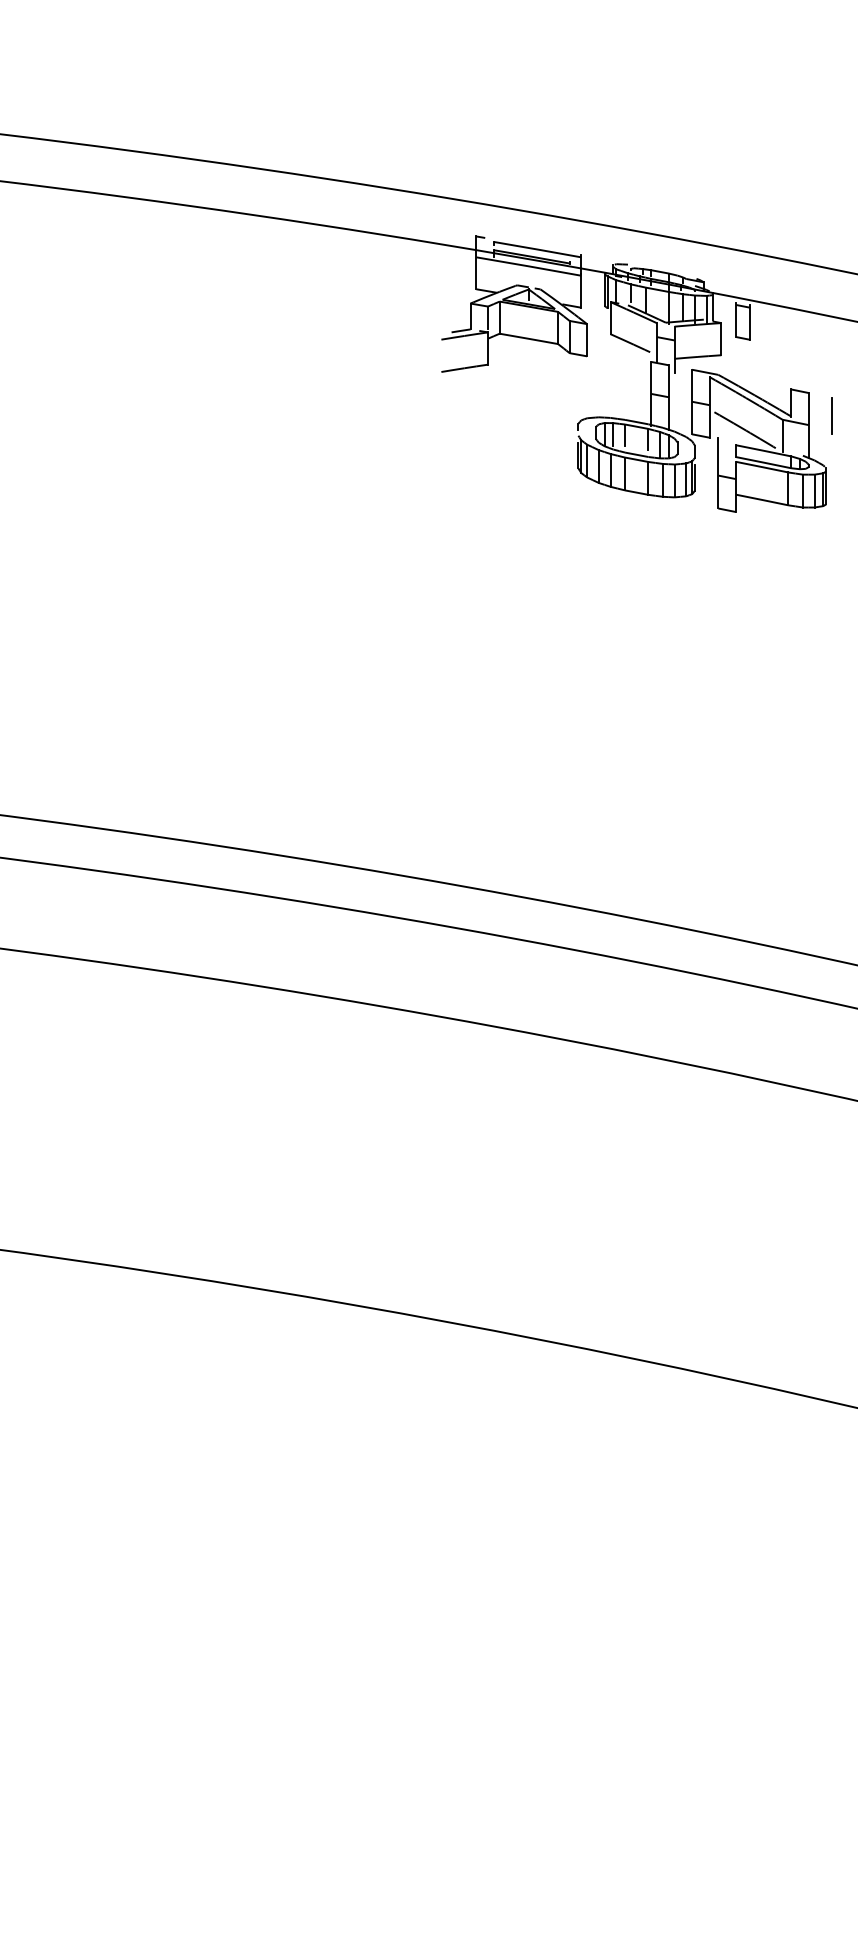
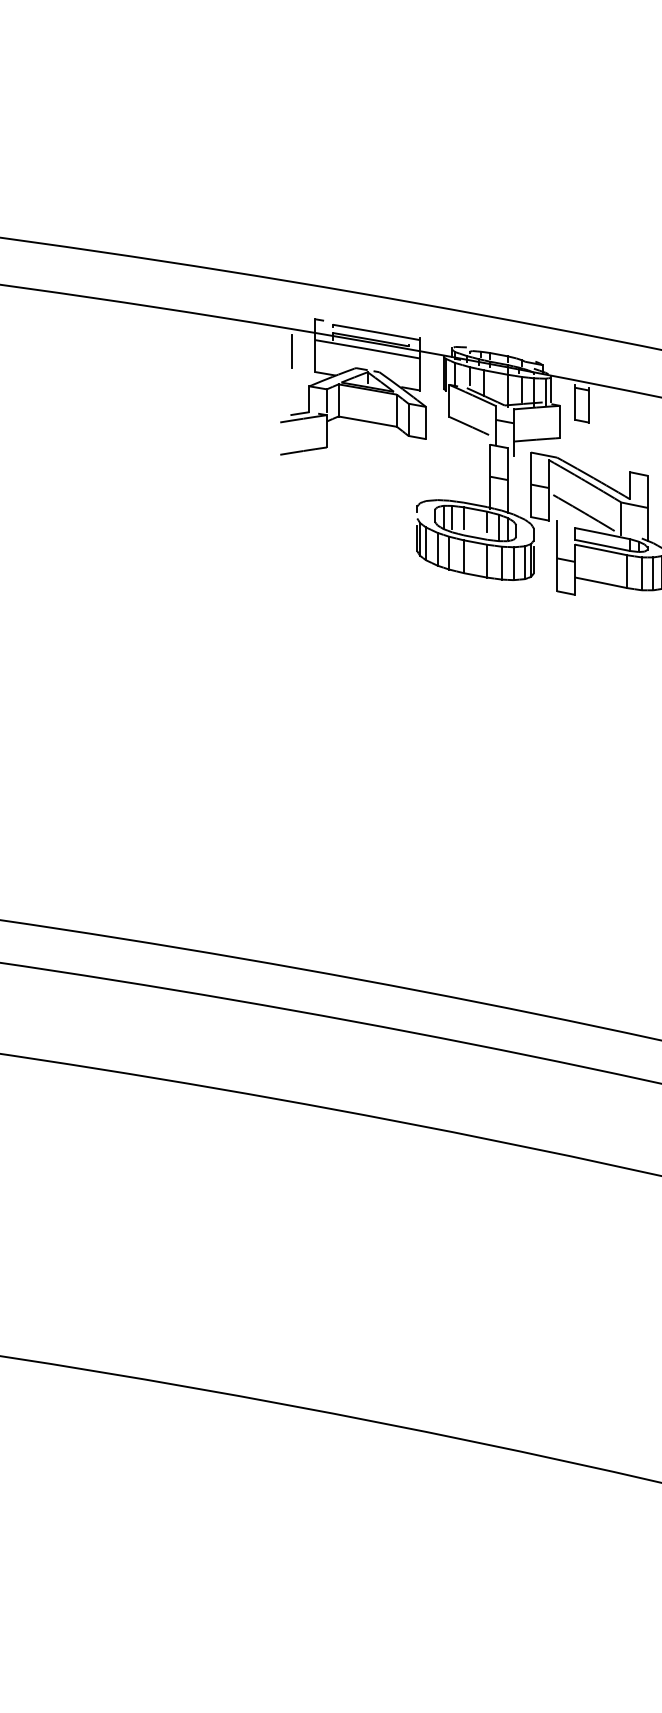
line: (453, 268) -> (292, 351), added

